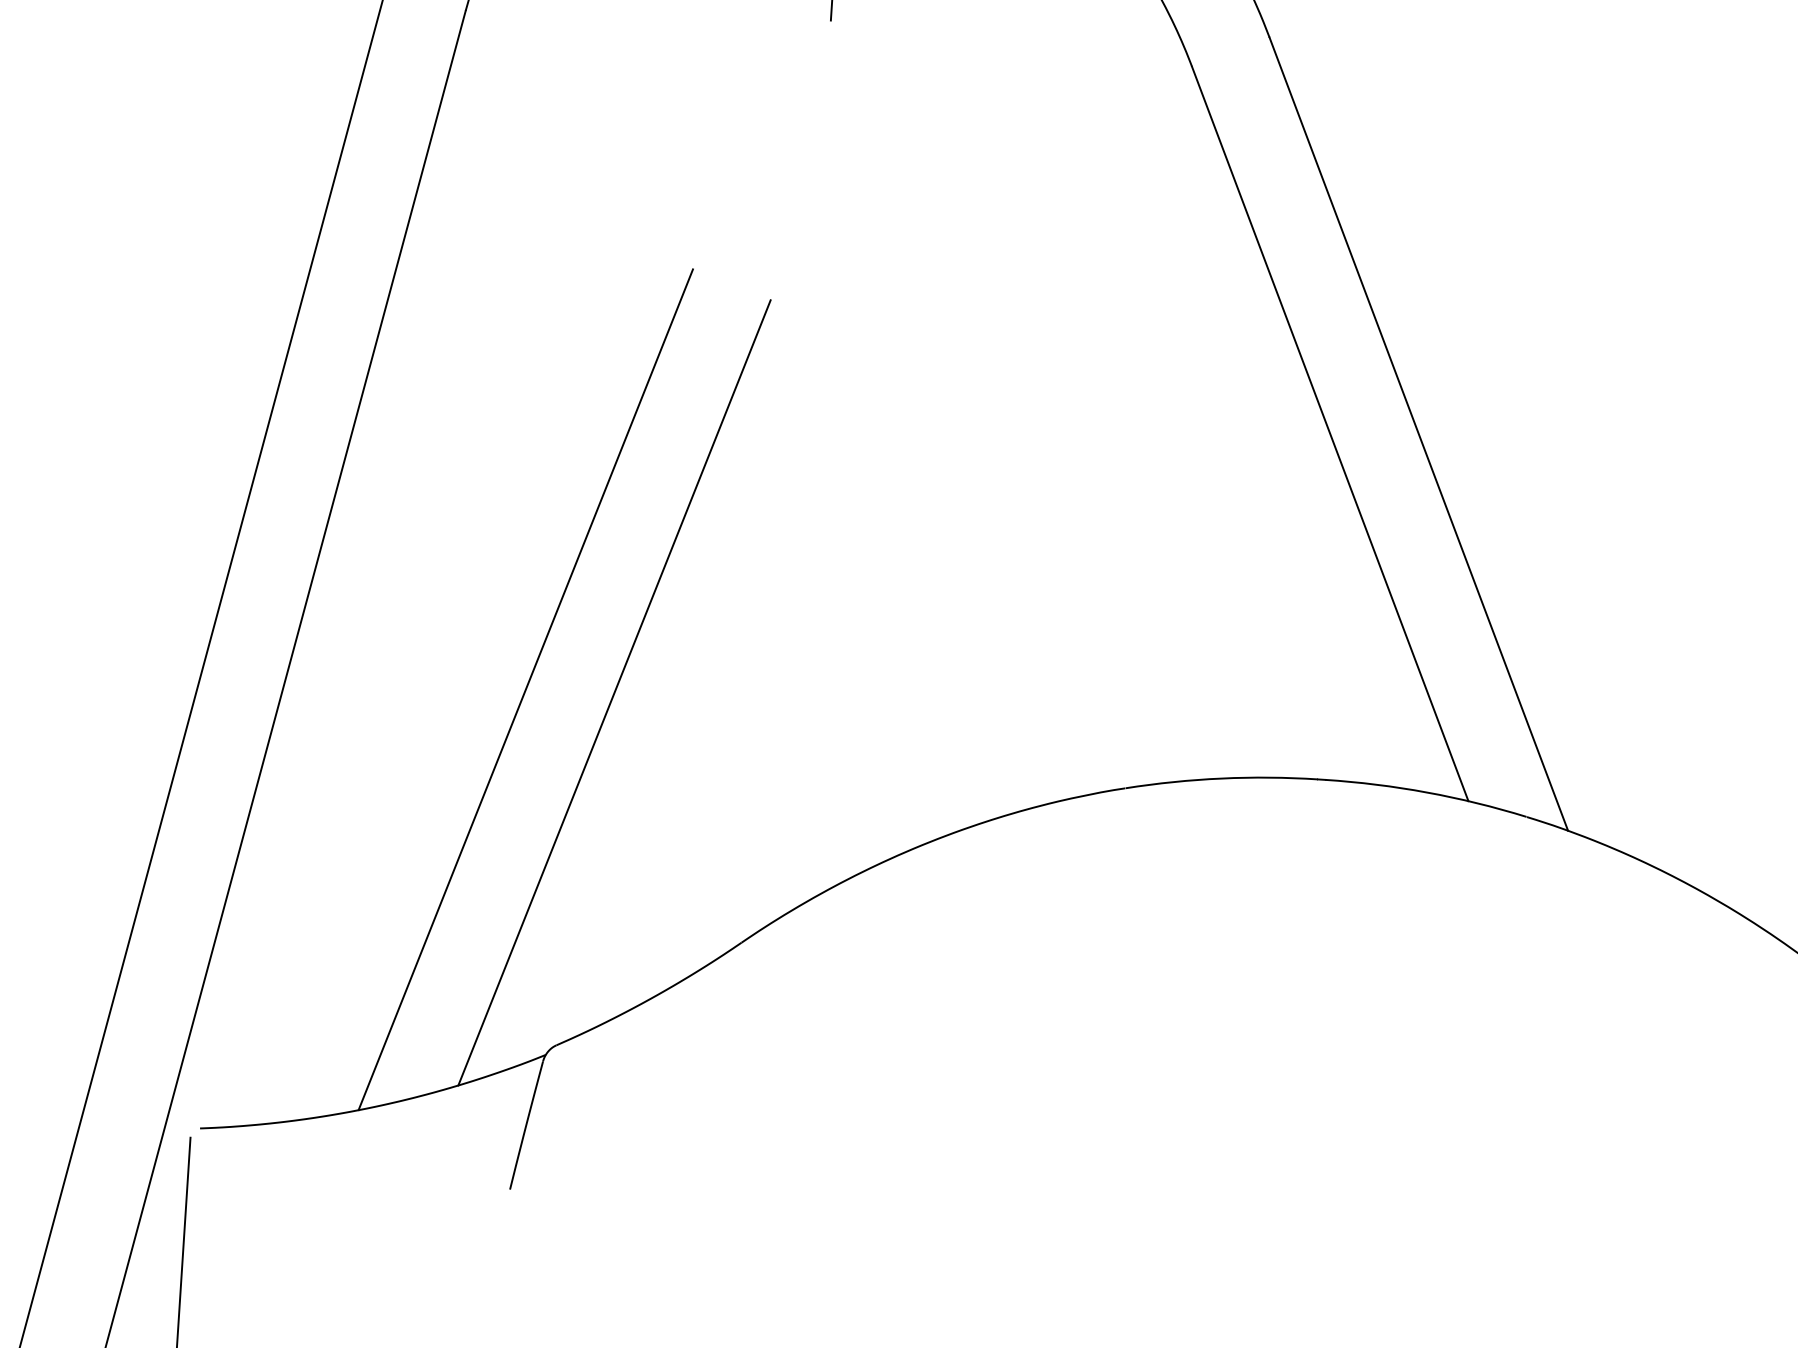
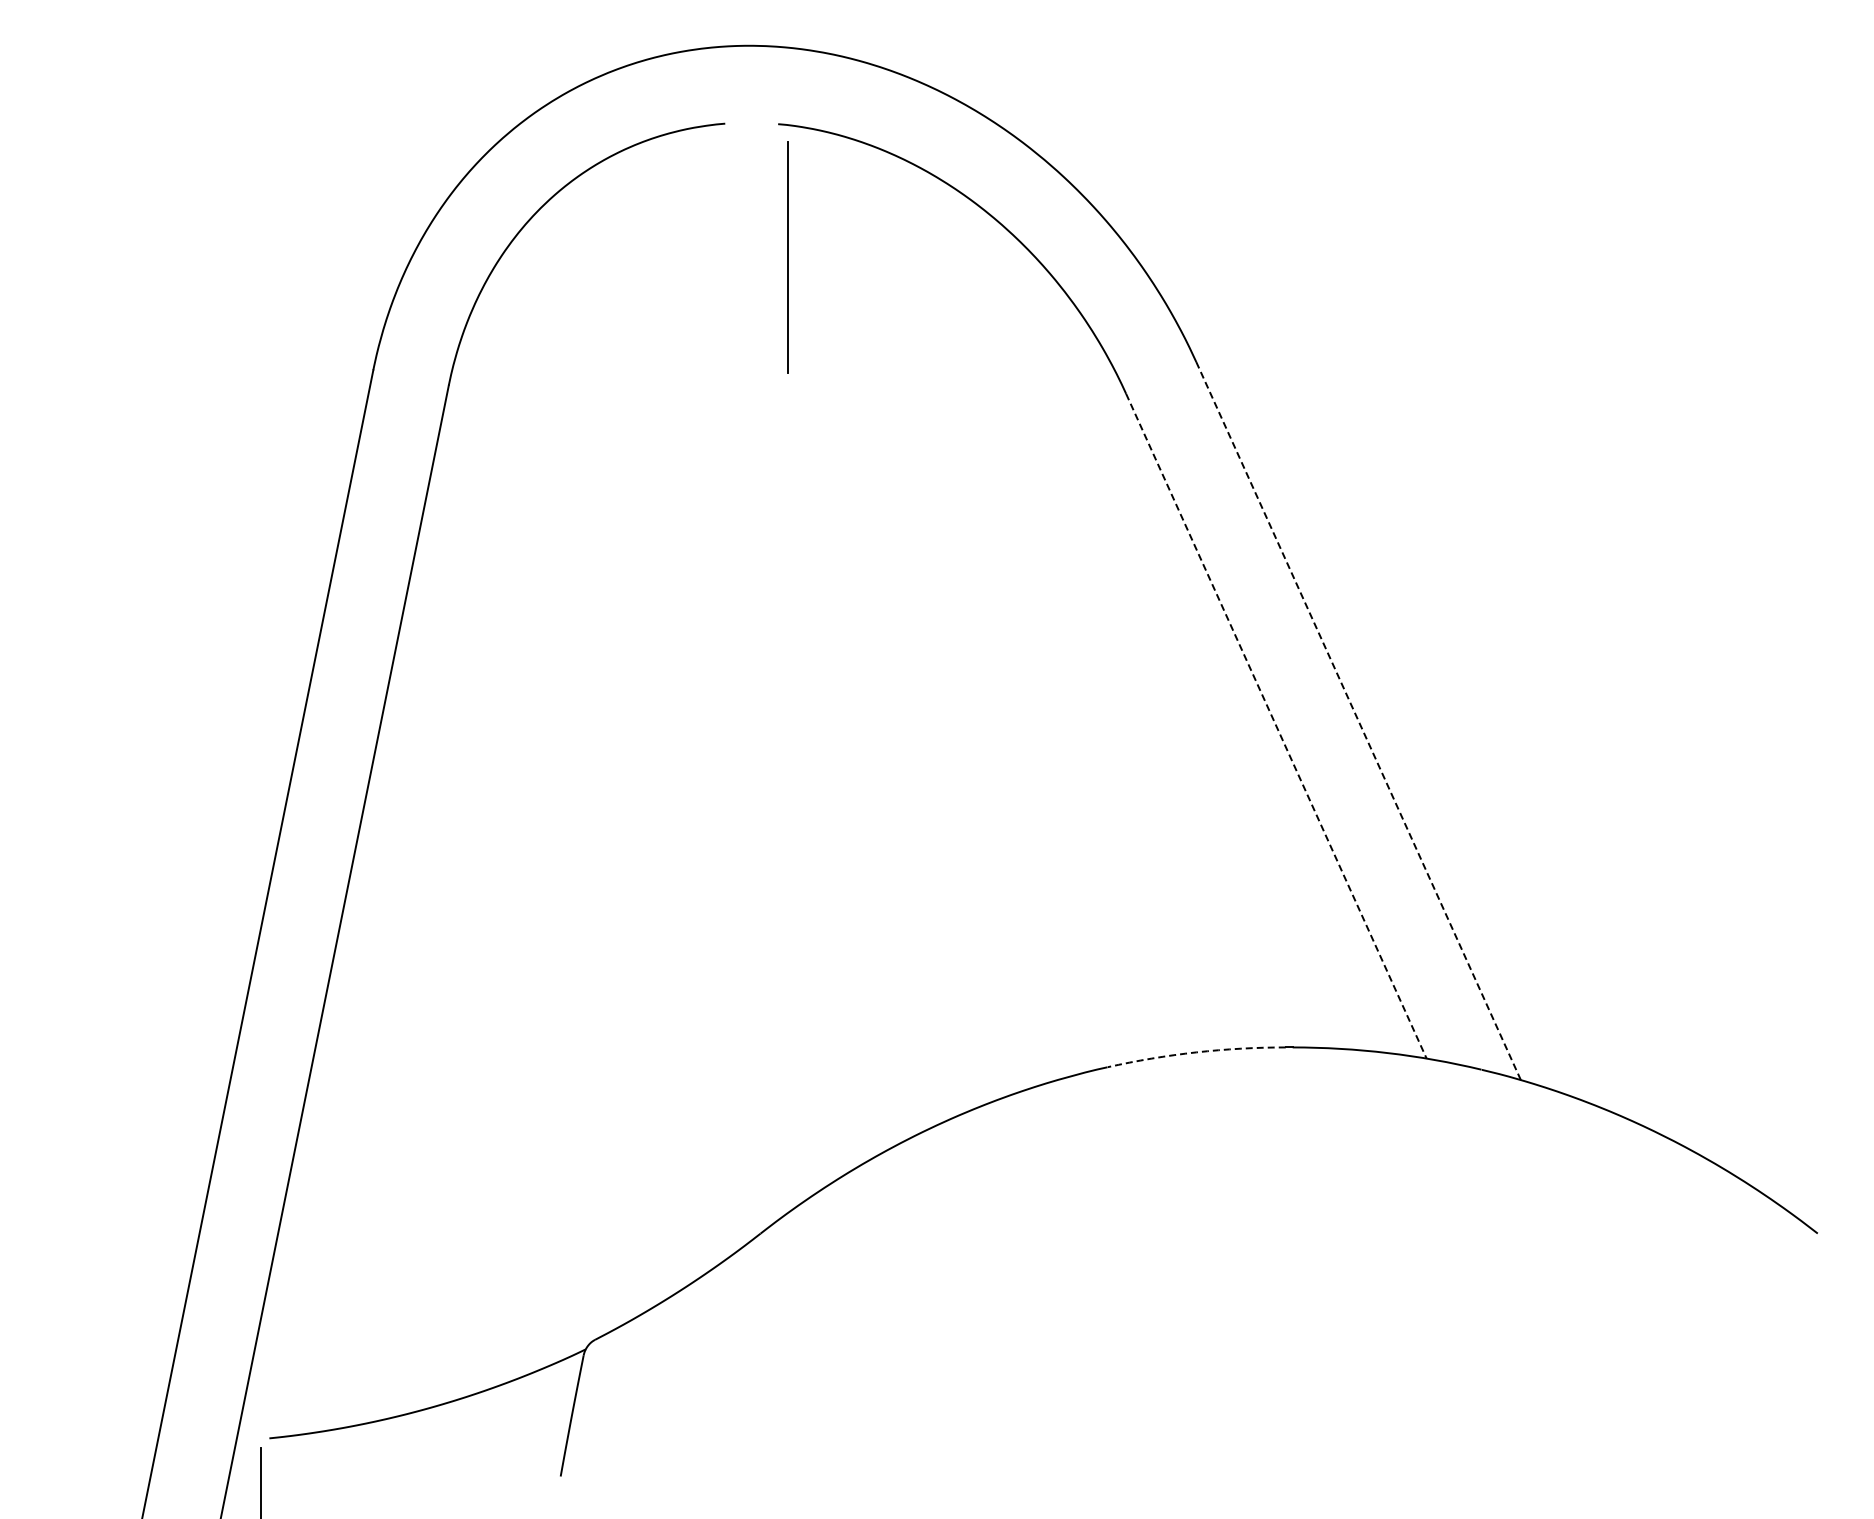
line: (1330, 434) -> (1276, 726), solid -> dashed
line: (1418, 434) -> (1358, 721), solid -> dashed
line: (526, 689) -> (545, 1011), removed
line: (614, 691) -> (627, 1008), removed
arc: (1221, 778) -> (1196, 1052), solid -> dashed

